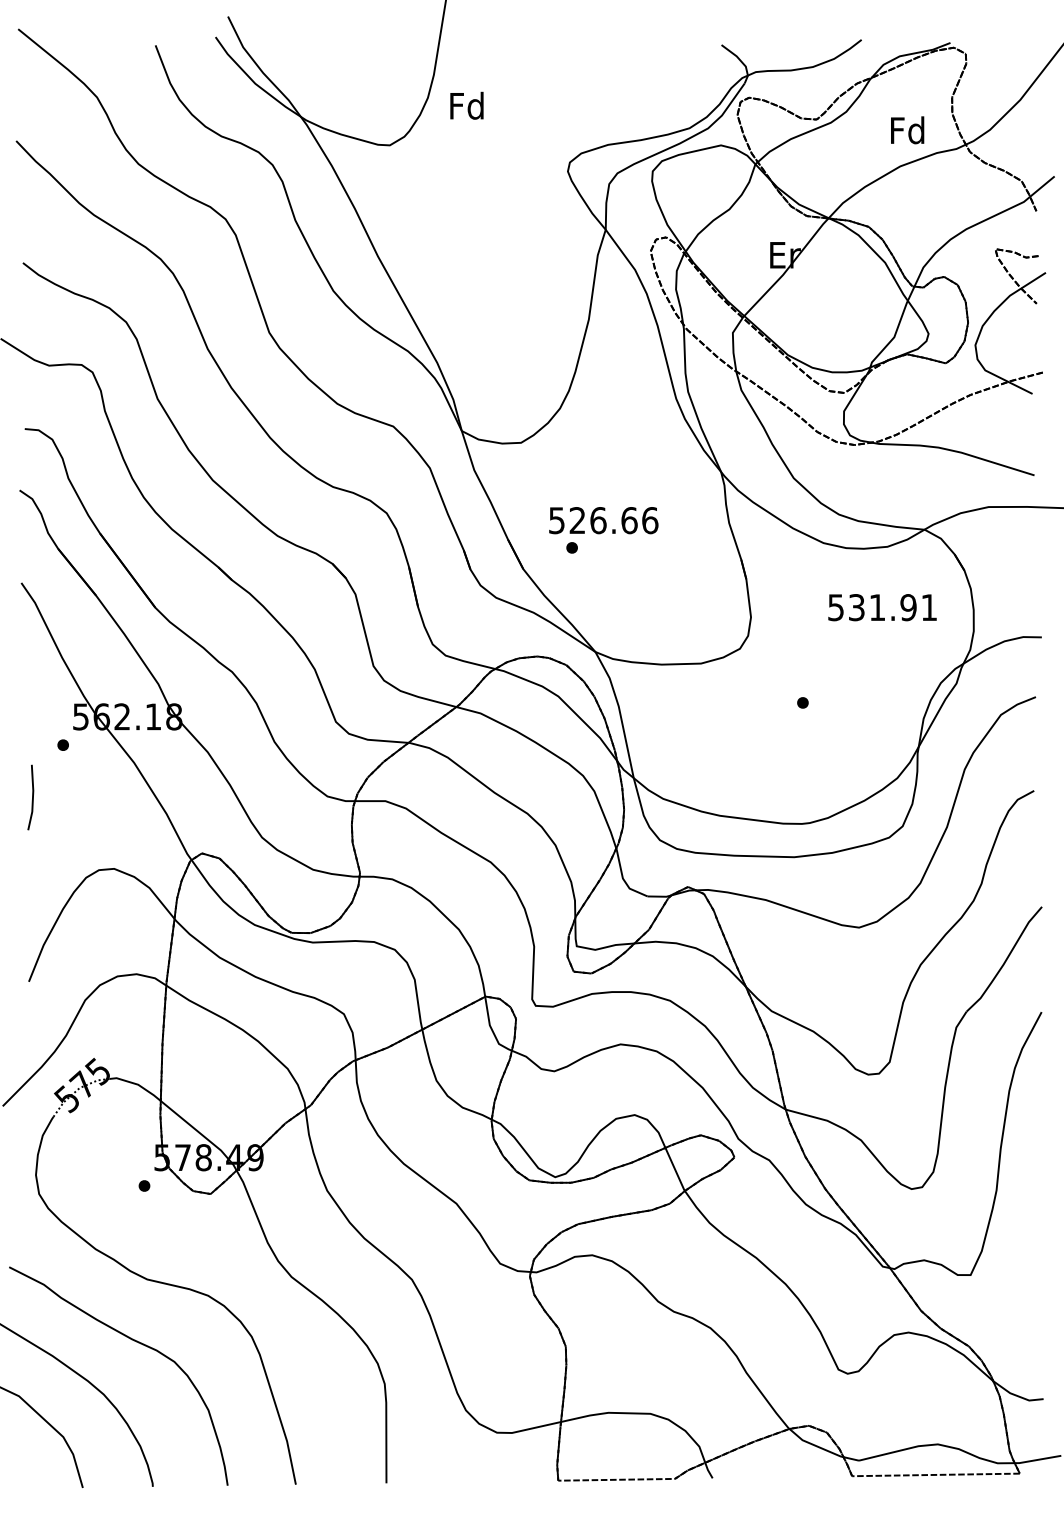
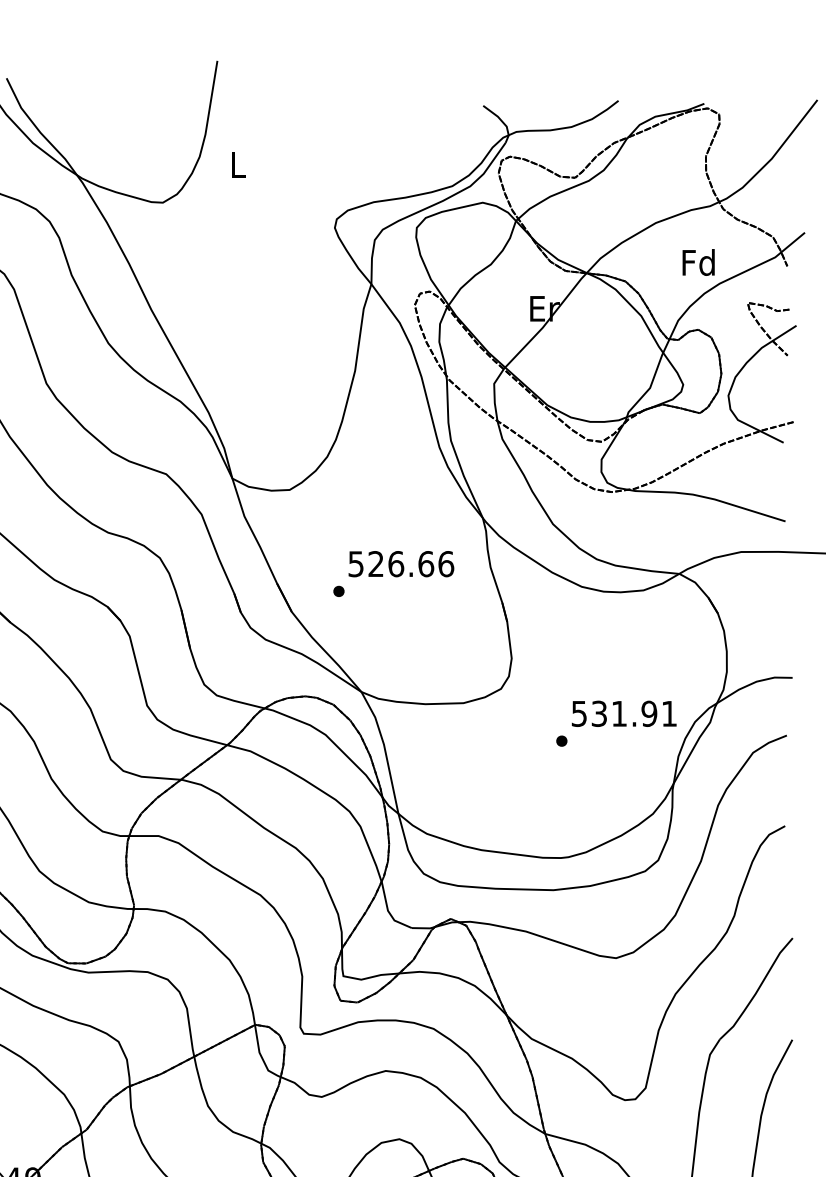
text: (466, 105) -> (236, 164), Fd -> L
text: (907, 130) -> (698, 262), moved
text: (603, 520) -> (401, 564), moved
text: (882, 607) -> (624, 713), moved

